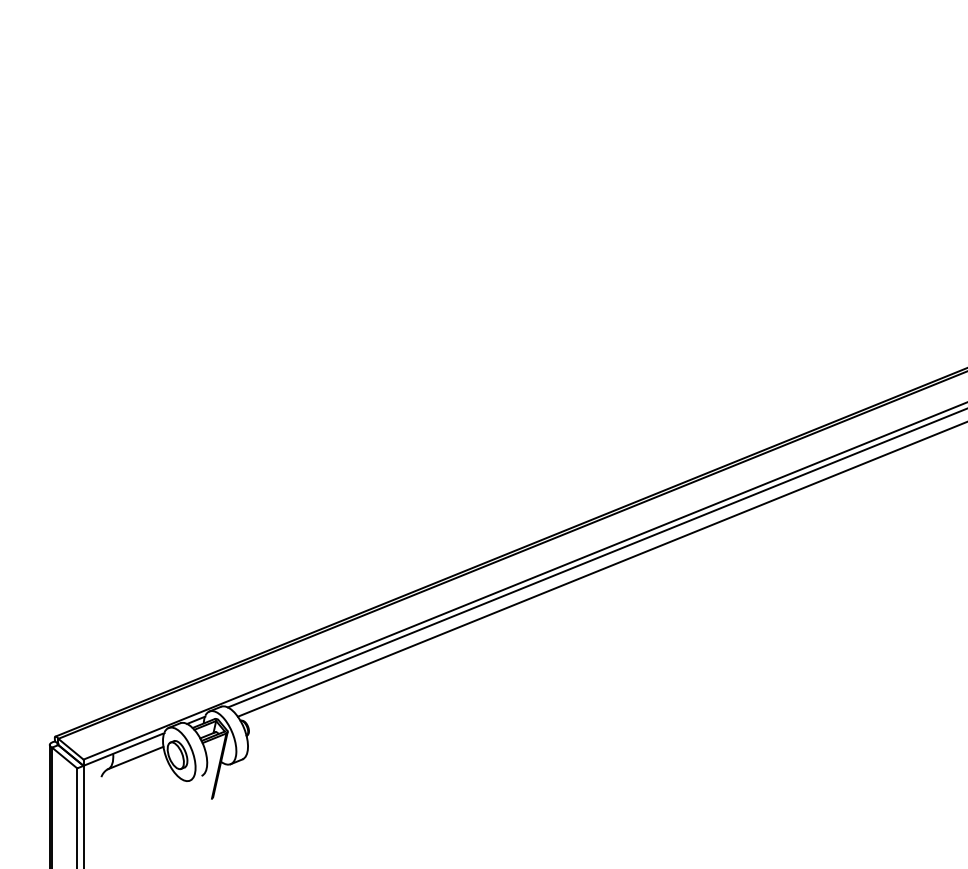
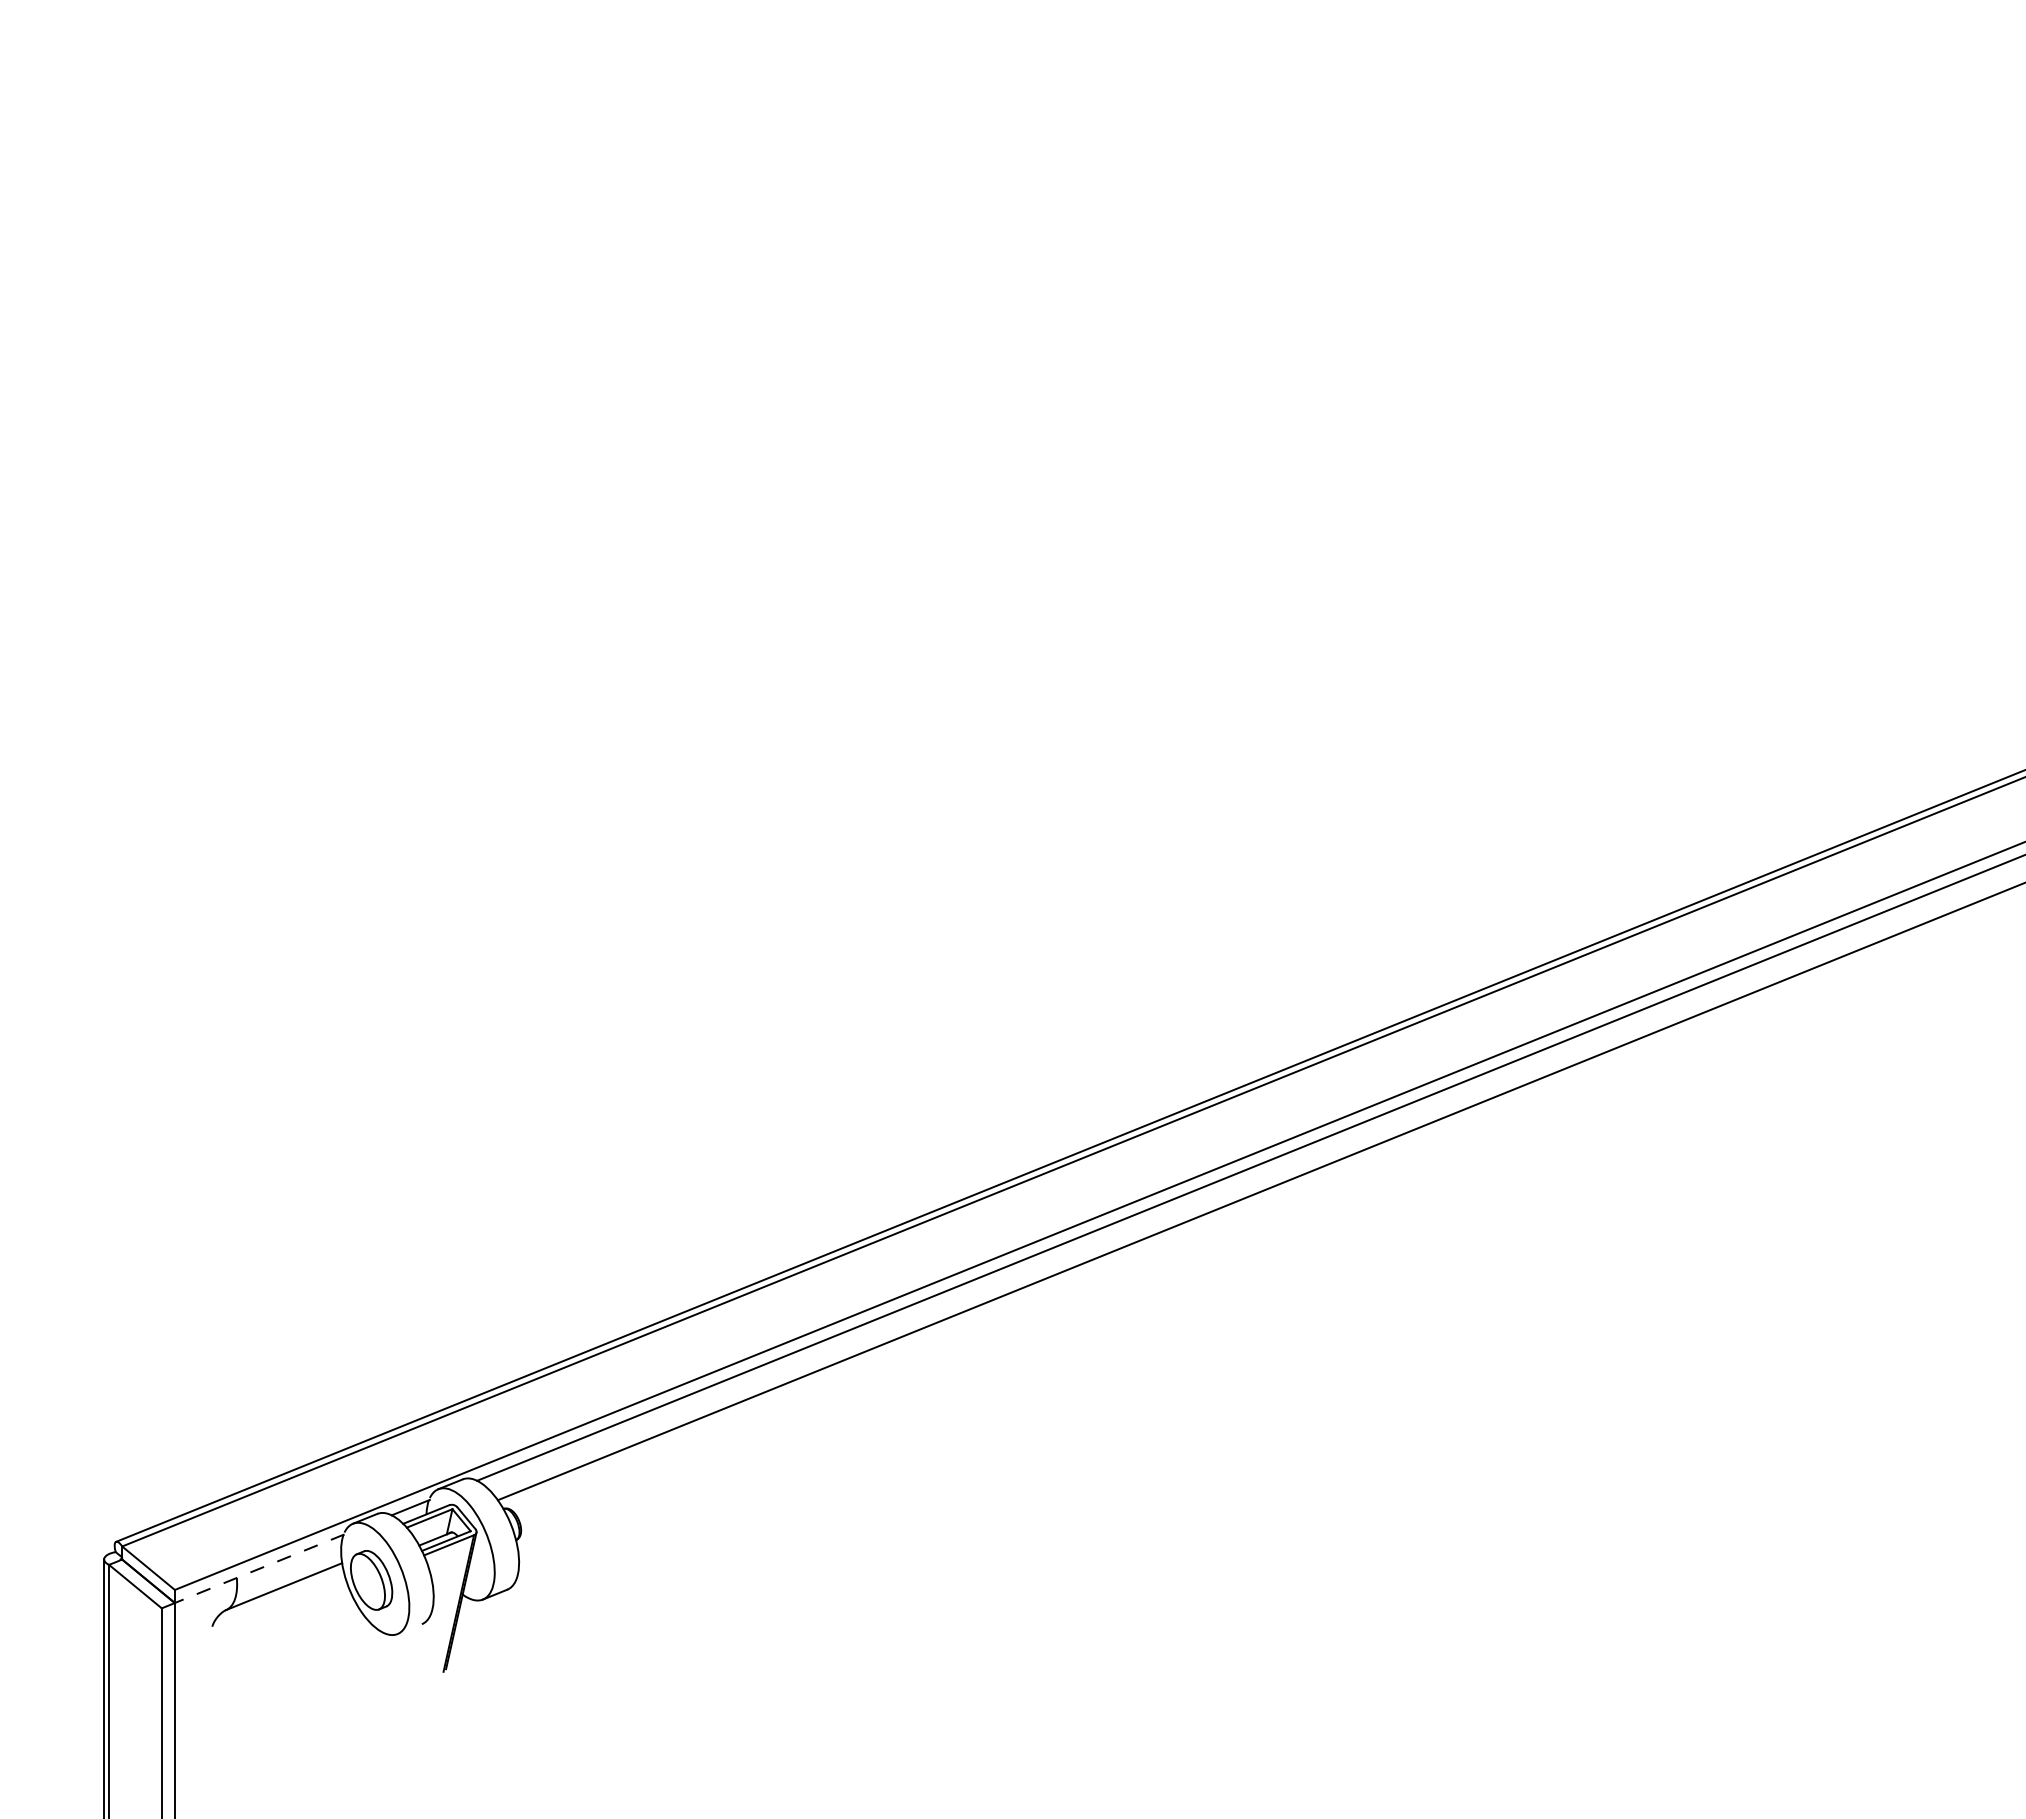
line: (124, 749) -> (260, 1568), solid -> dashed

